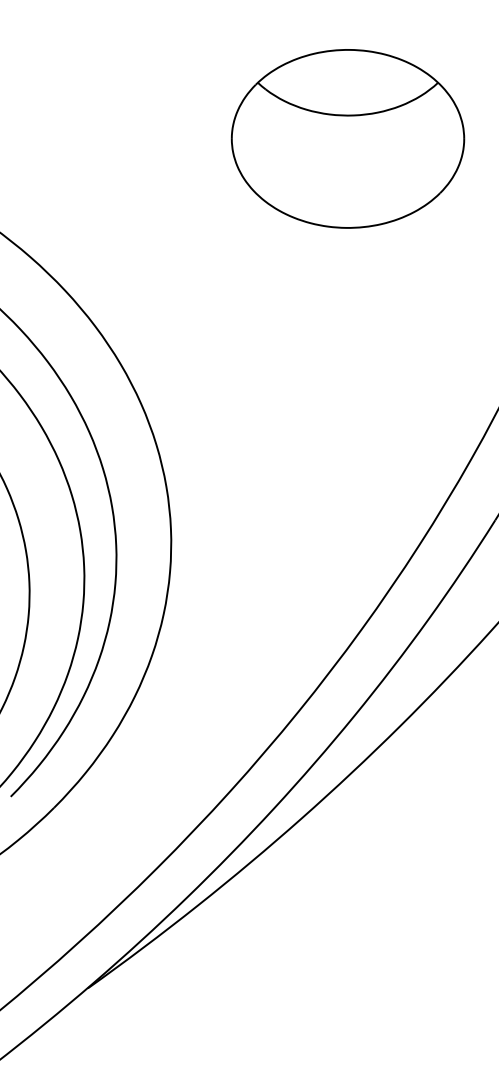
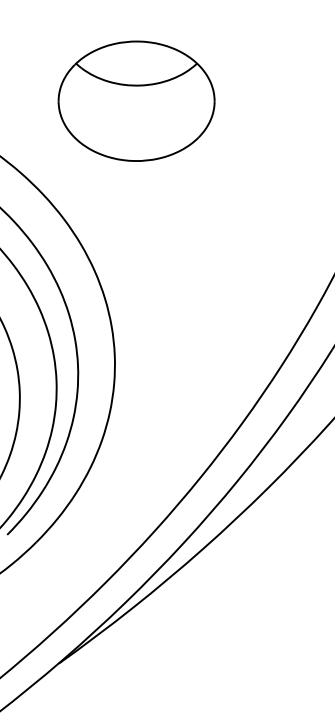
part: (347, 137) -> (136, 100), moved

